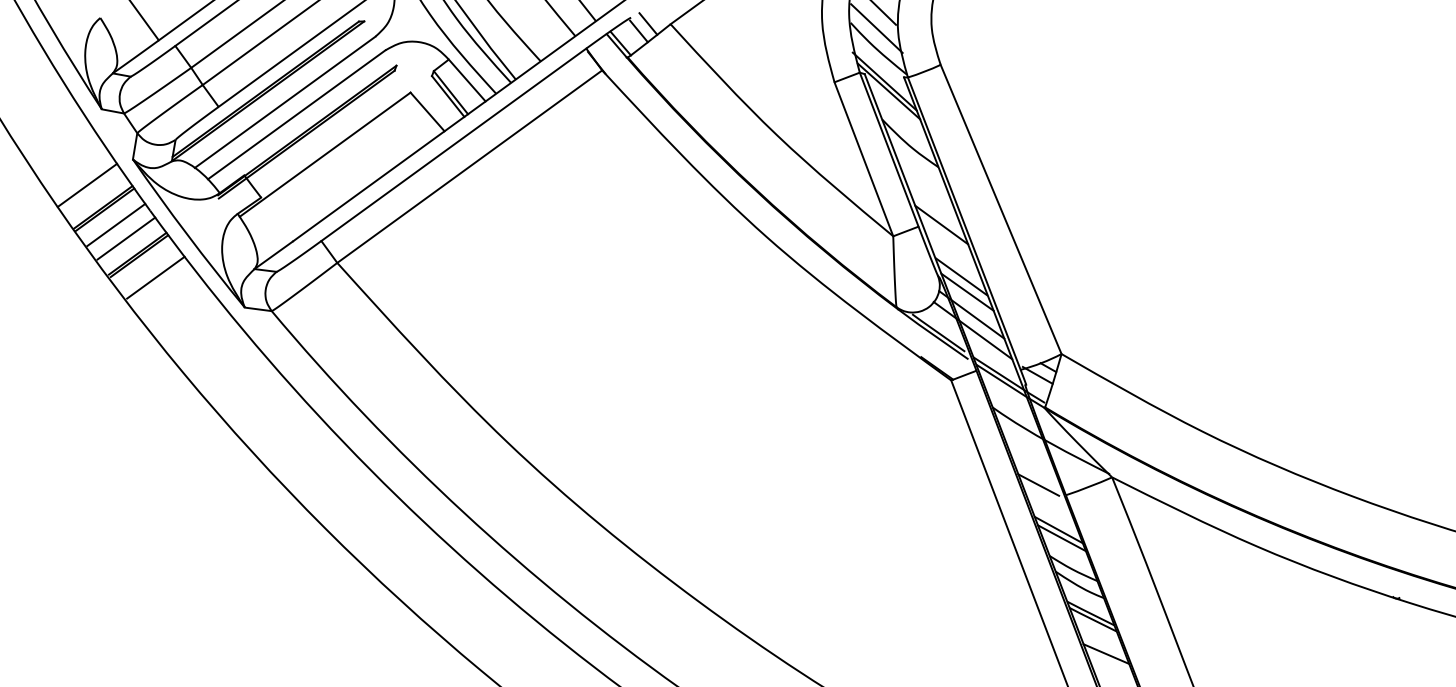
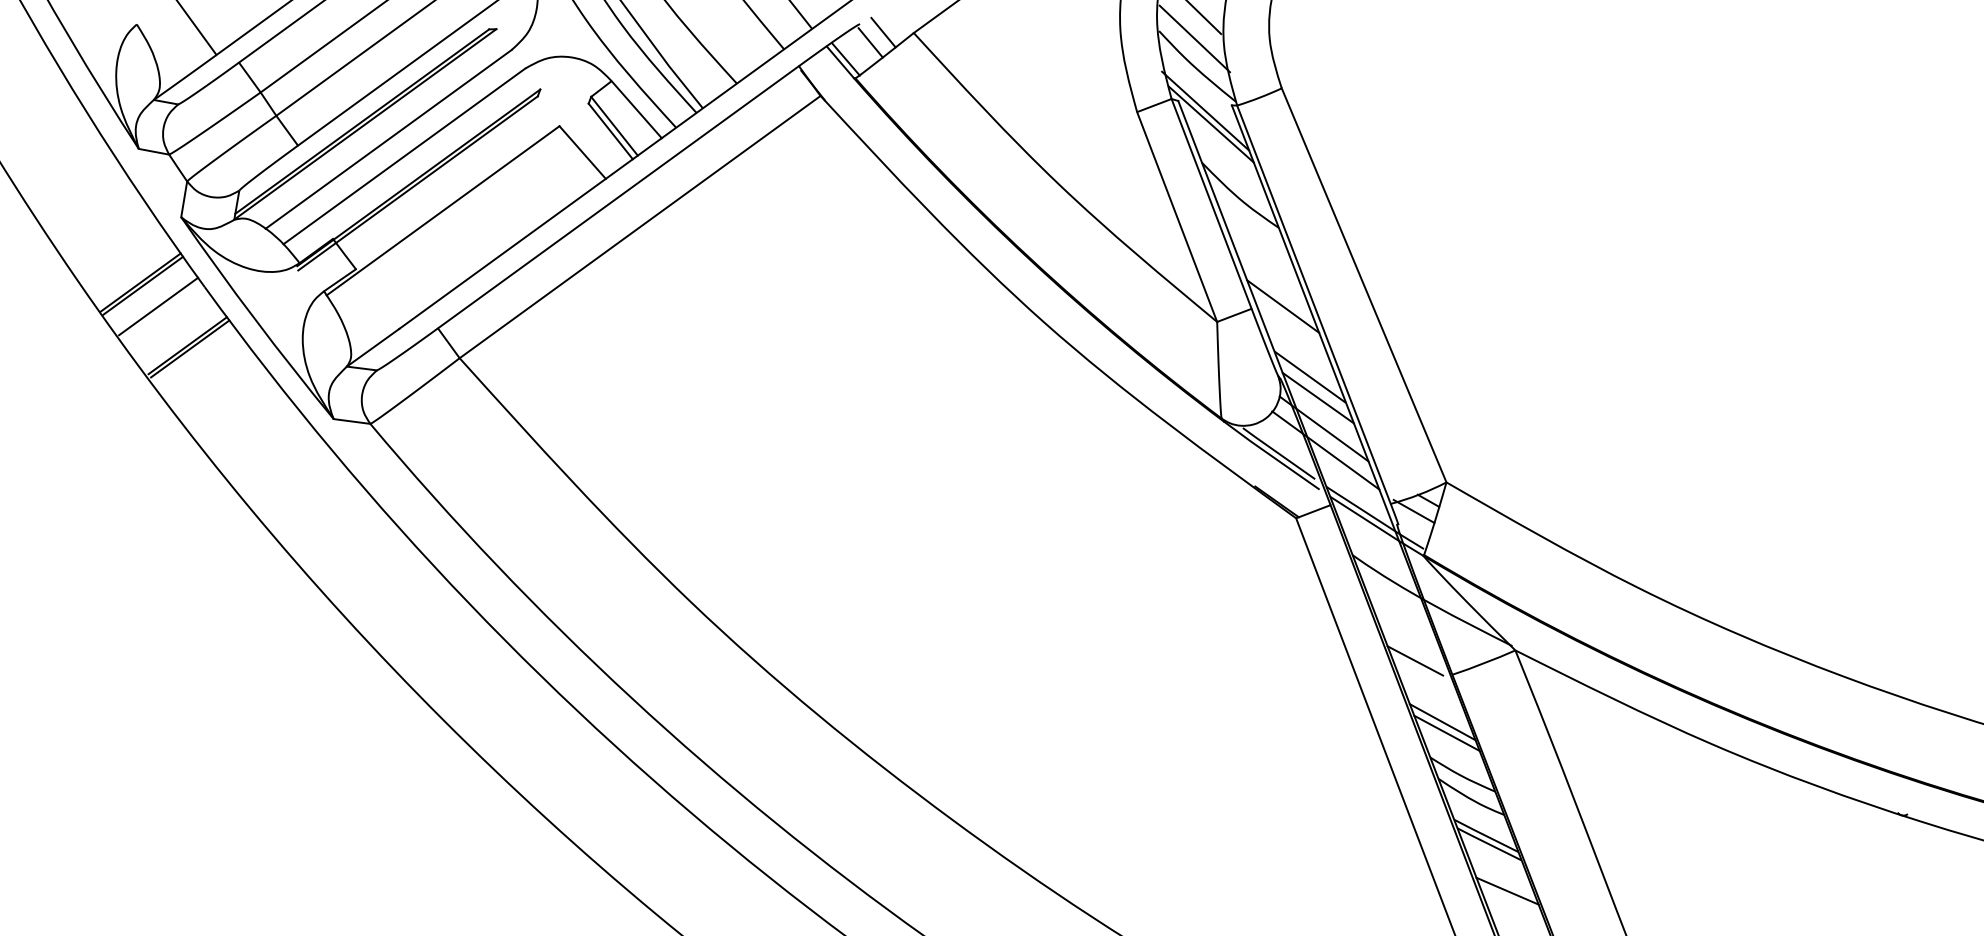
line: (87, 184) -> (119, 251), removed
line: (126, 238) -> (172, 324), removed
line: (155, 277) -> (211, 378), removed

